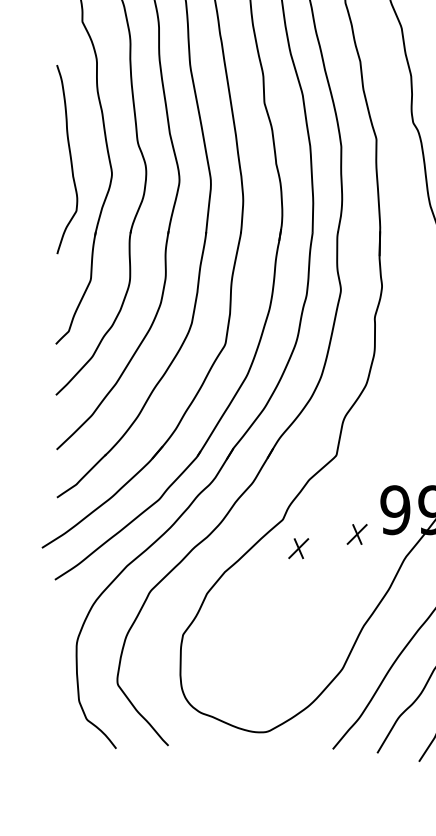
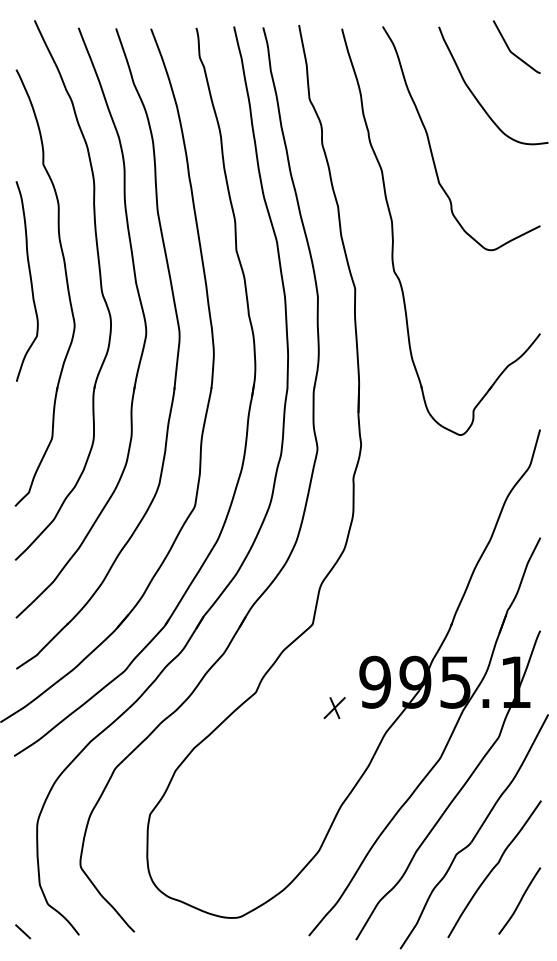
curve: (70, 159) -> (30, 281), moved
part: (298, 549) -> (272, 723), removed
line: (63, 745) -> (23, 931), added

